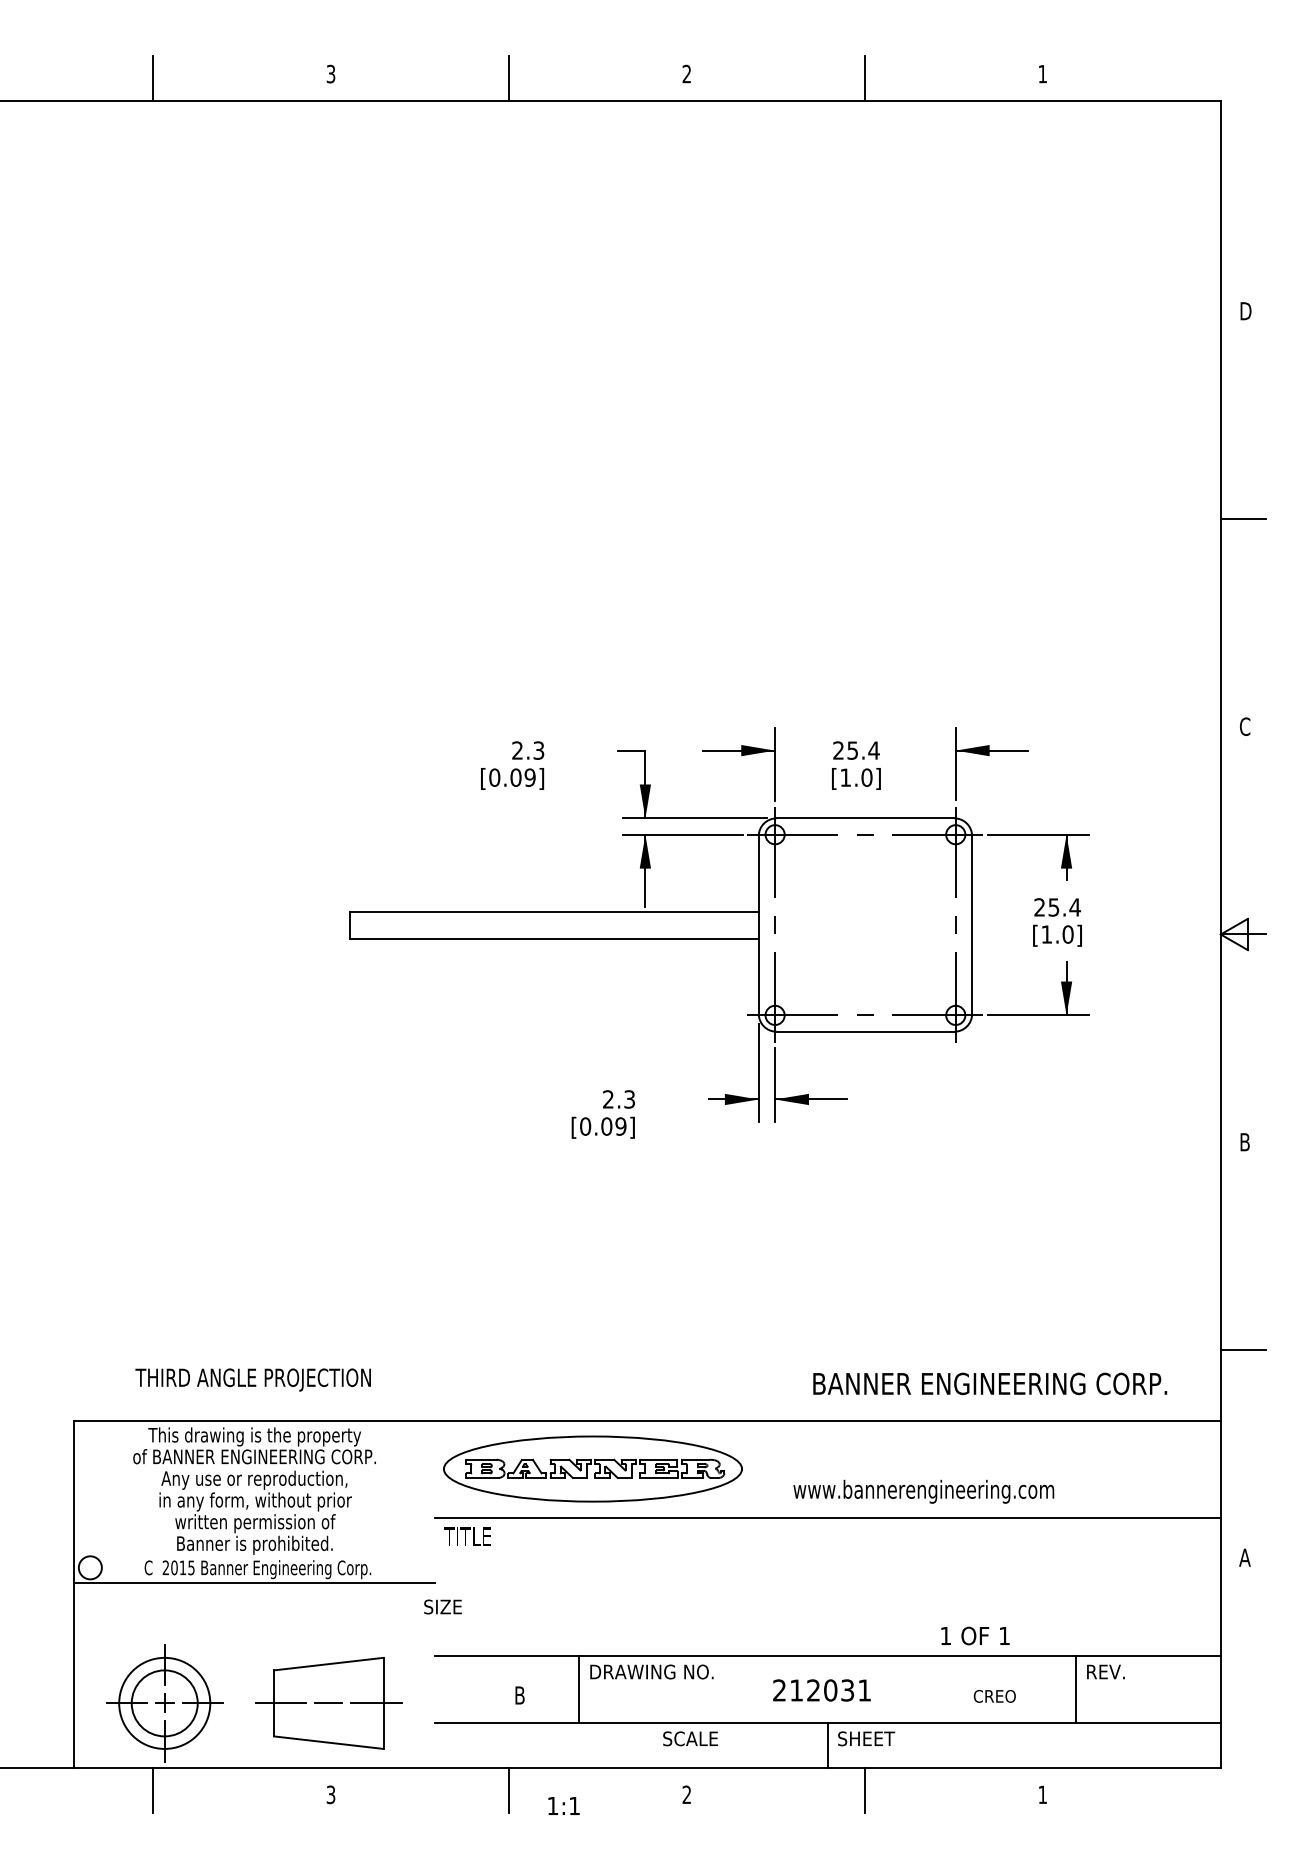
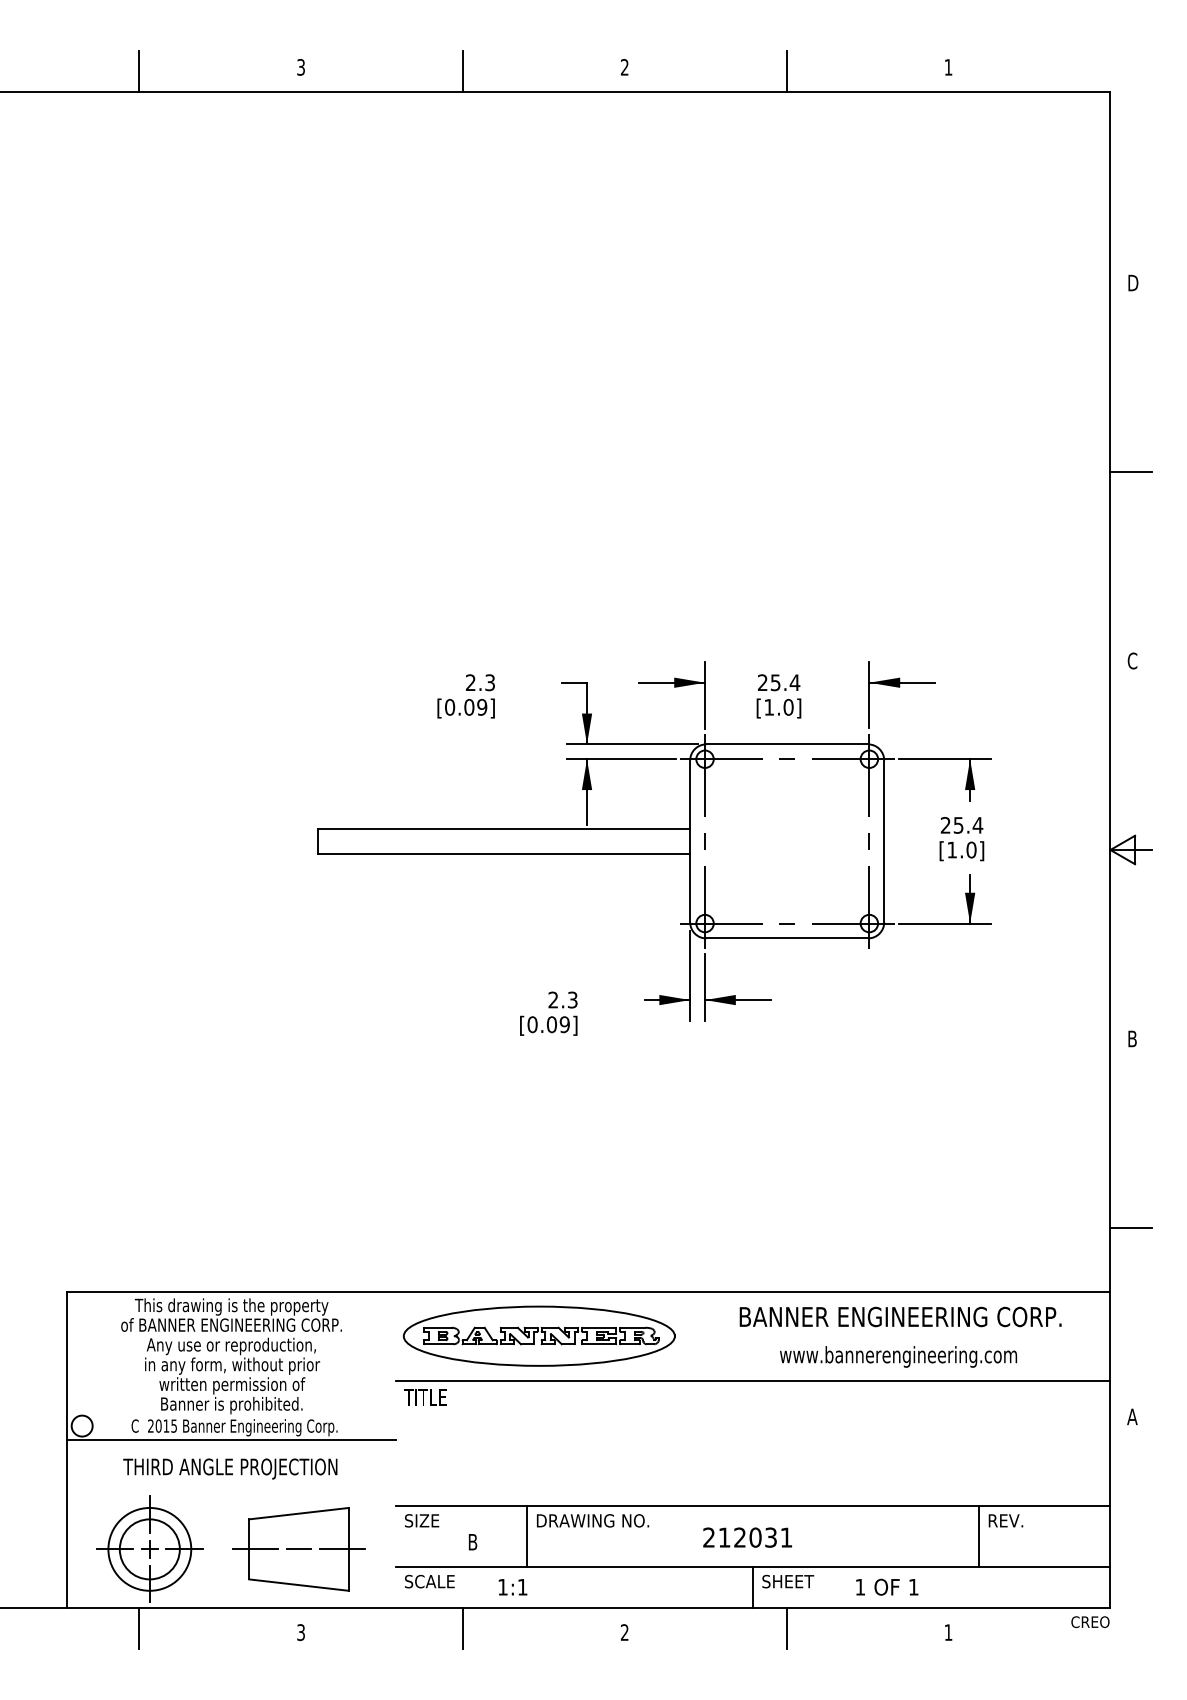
text: (252, 1379) -> (229, 1468), moved
text: (990, 1383) -> (900, 1316), moved
text: (923, 1491) -> (898, 1356), moved
text: (442, 1606) -> (421, 1520), moved
text: (975, 1635) -> (887, 1586), moved
text: (994, 1696) -> (1090, 1622), moved
text: (690, 1738) -> (429, 1581), moved
text: (563, 1805) -> (512, 1586), moved

